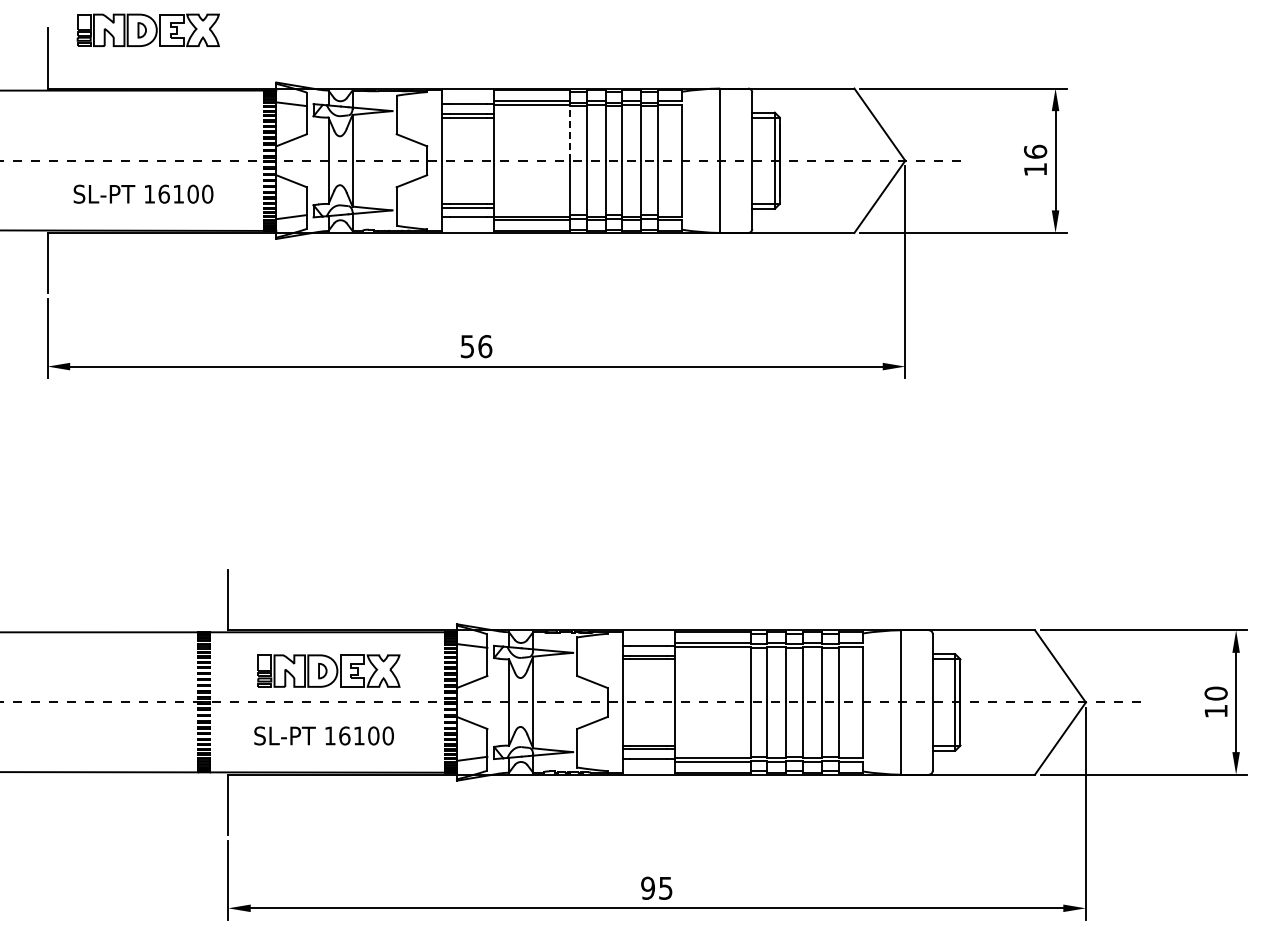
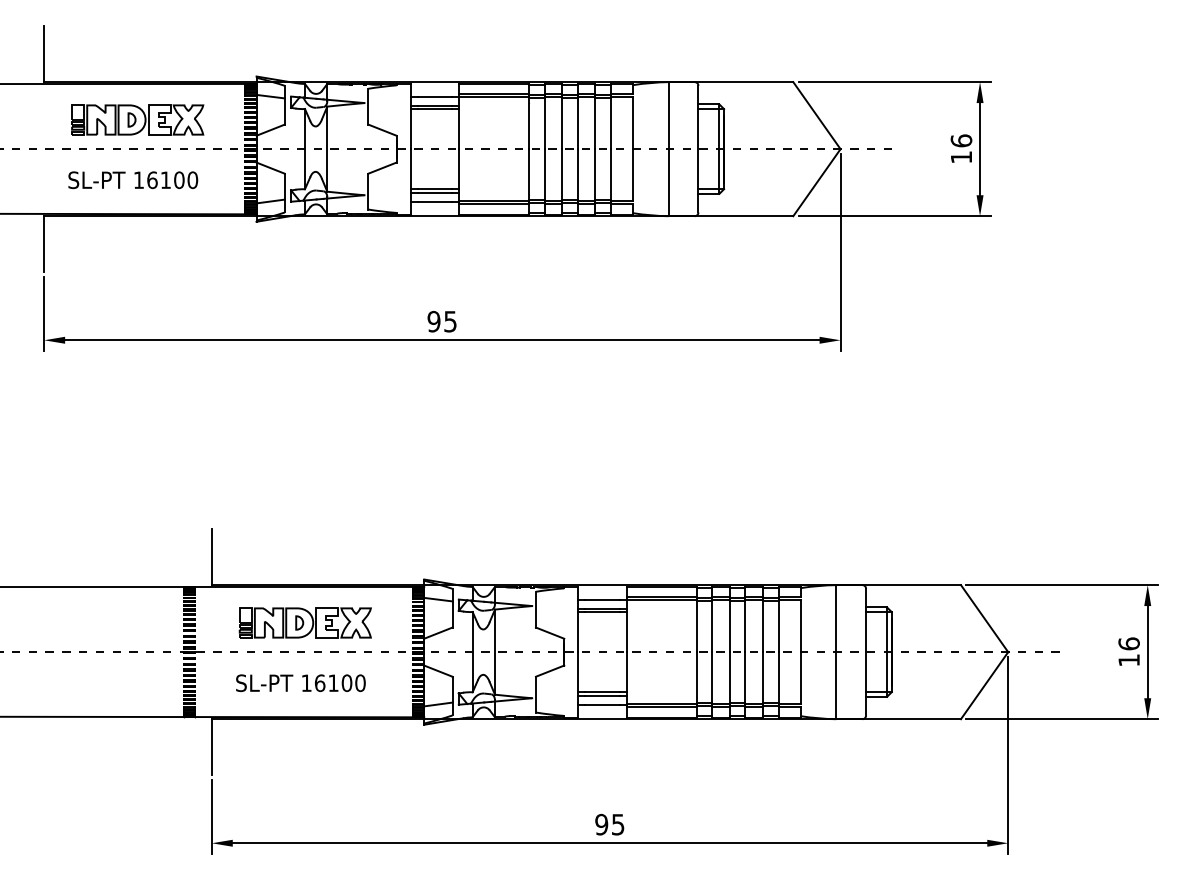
part: (147, 29) -> (136, 119), moved
line: (570, 132) -> (529, 122), dashed -> solid
text: (476, 346) -> (442, 321), 56 -> 95
text: (1215, 693) -> (1128, 643), 10 -> 16

